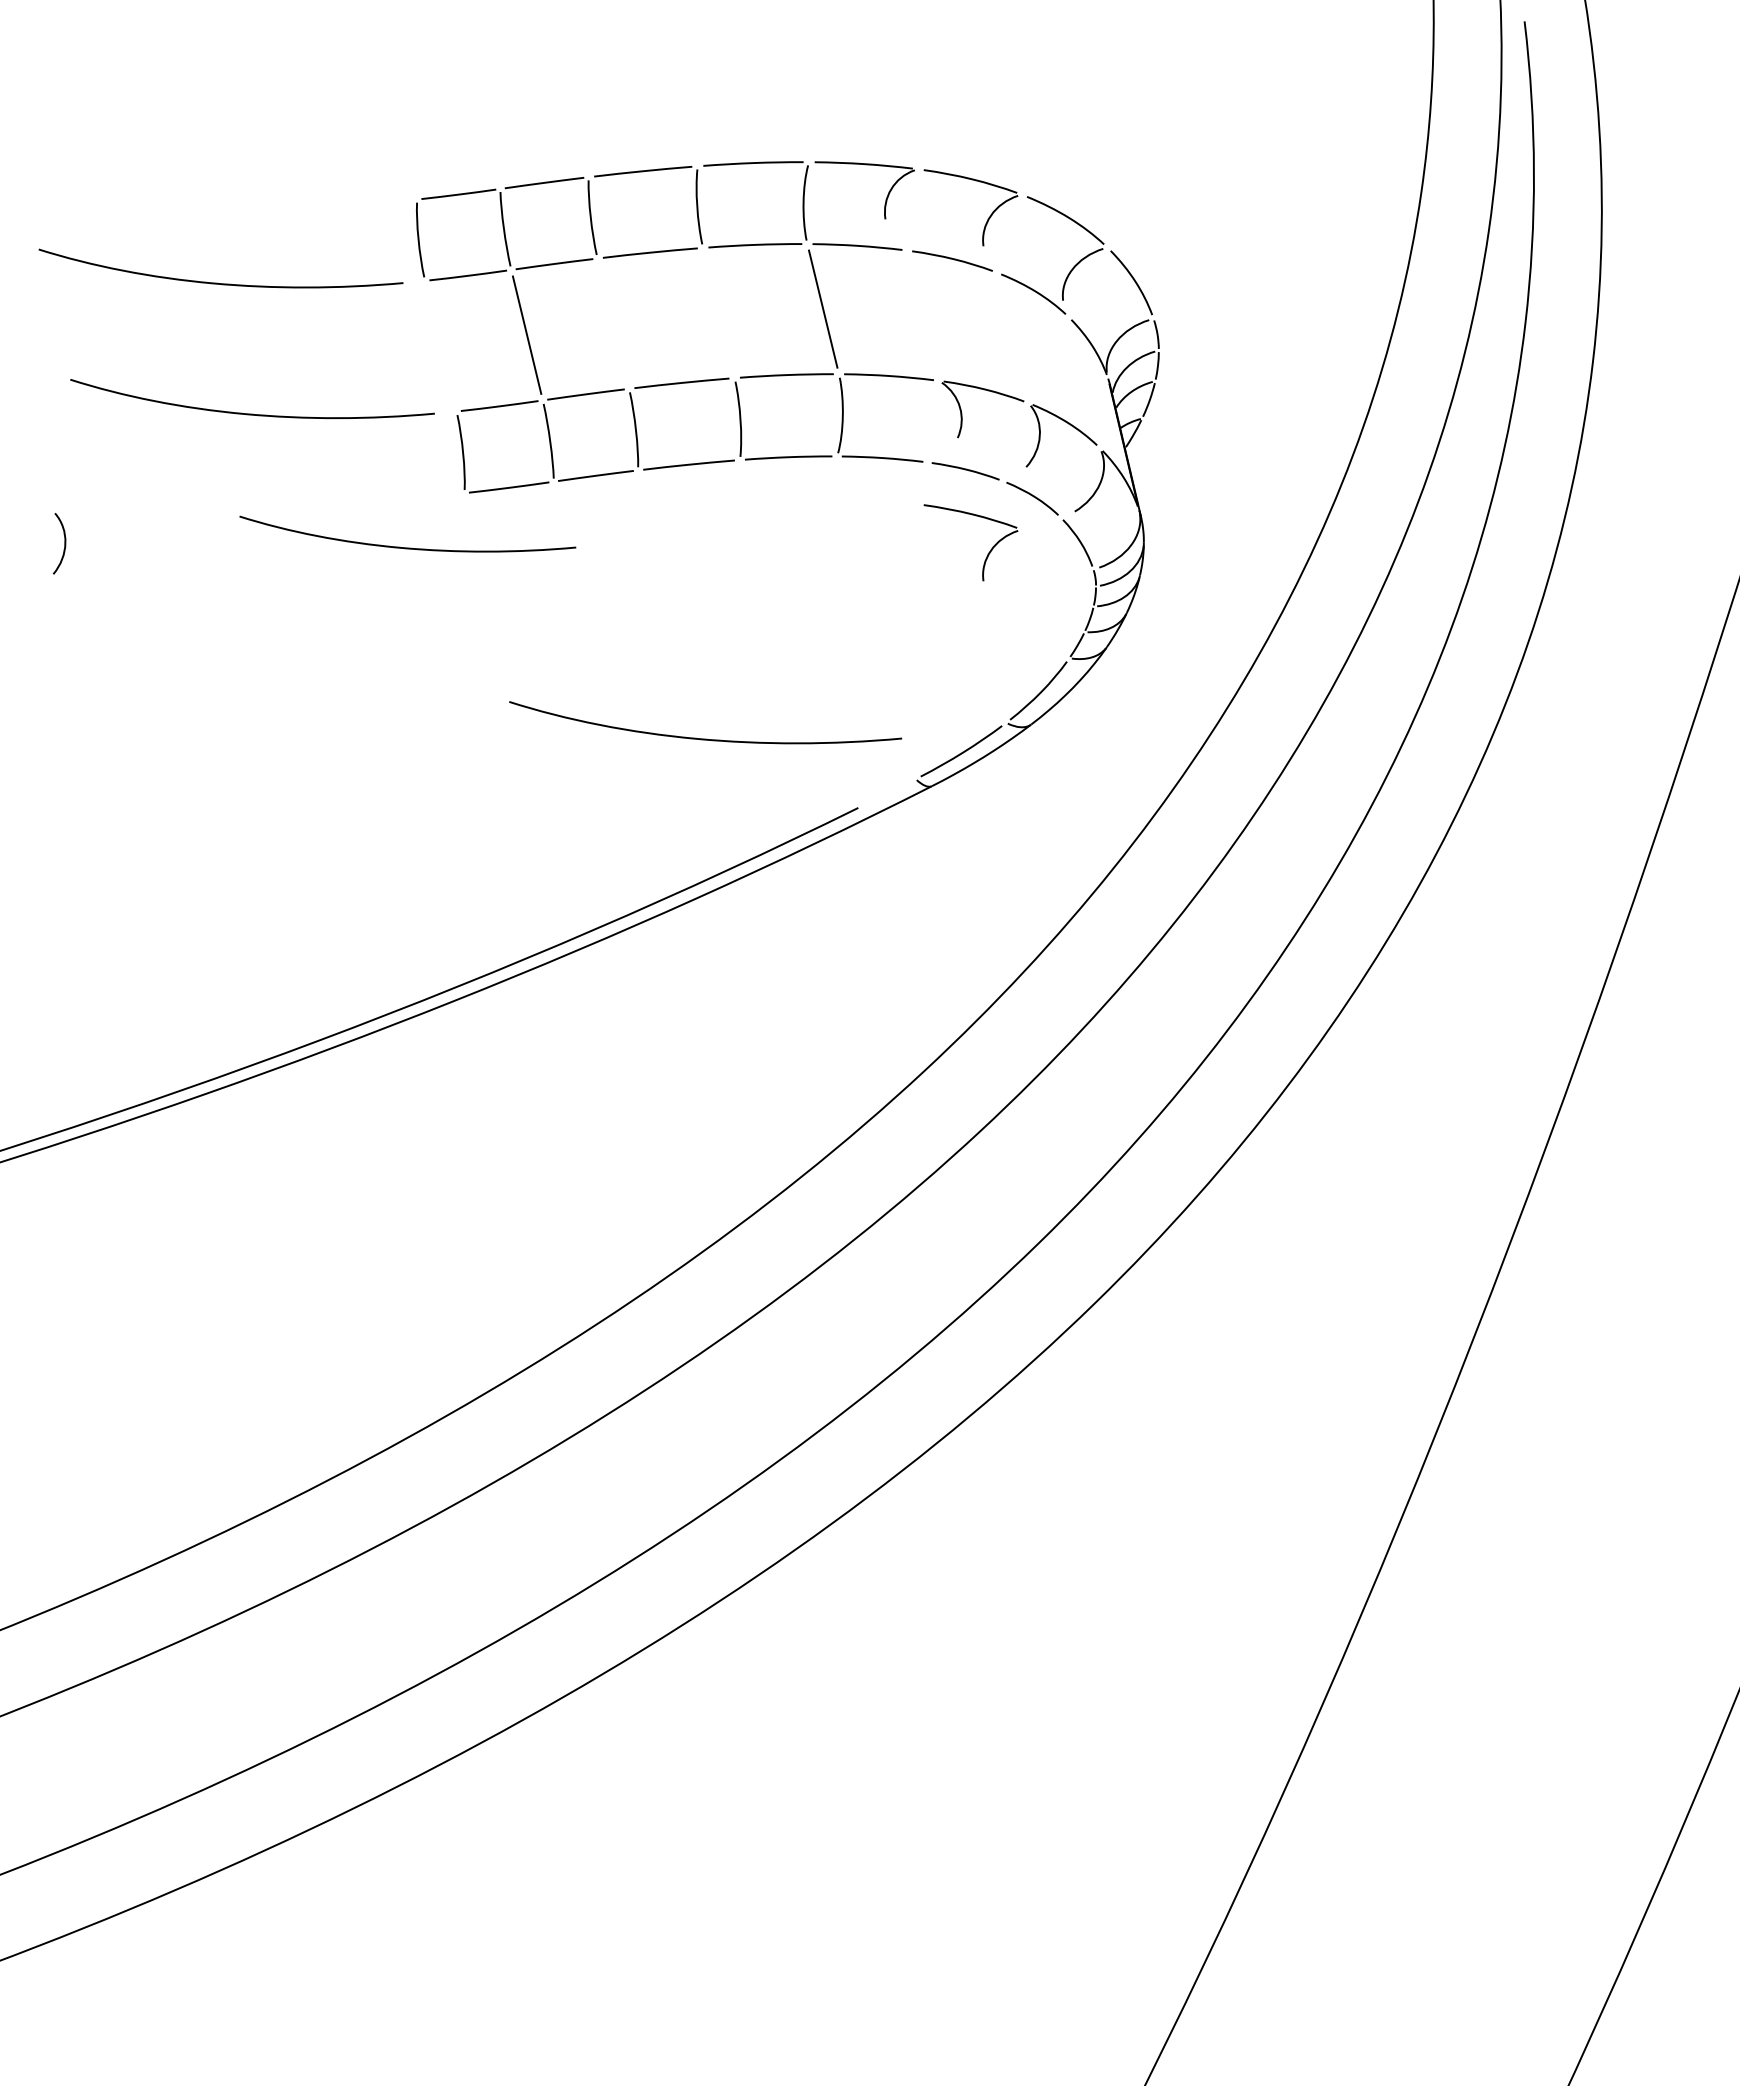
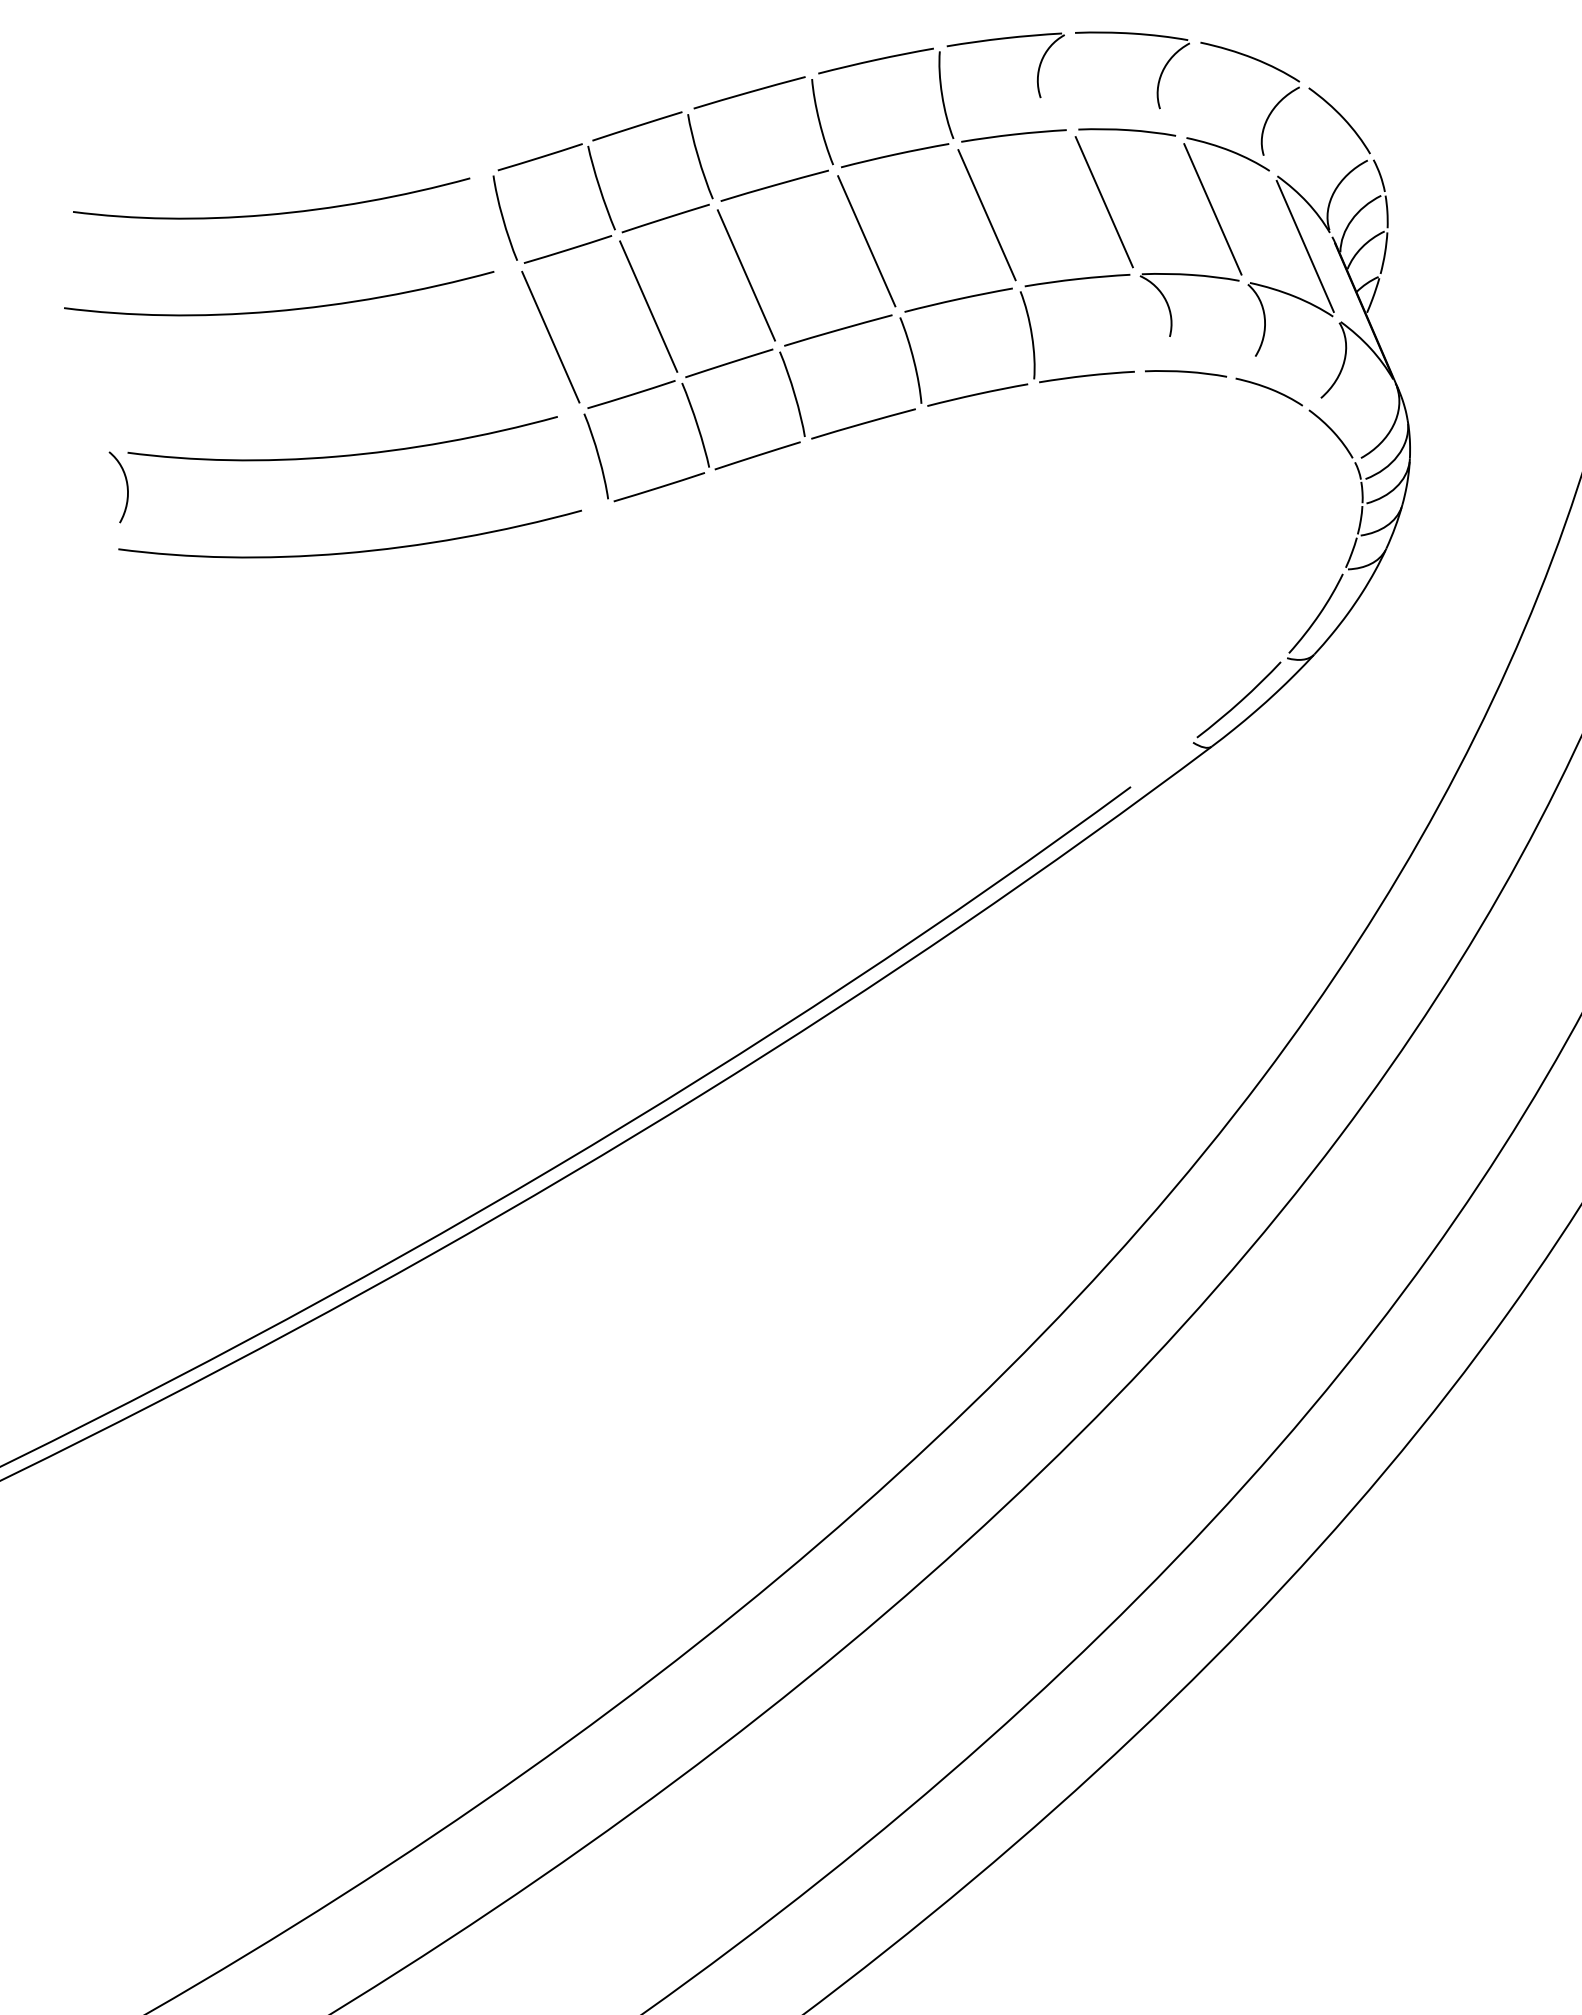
line: (718, 312) -> (866, 240), added
line: (922, 315) -> (1103, 202), added
line: (613, 323) -> (746, 275), added
line: (1012, 337) -> (1212, 208), added
line: (440, 345) -> (550, 336), added
line: (1084, 382) -> (1305, 246), added
curve: (64, 543) -> (126, 485), moved
curve: (407, 547) -> (274, 213), moved
part: (988, 552) -> (1229, 463), removed
curve: (705, 738) -> (353, 551), moved

